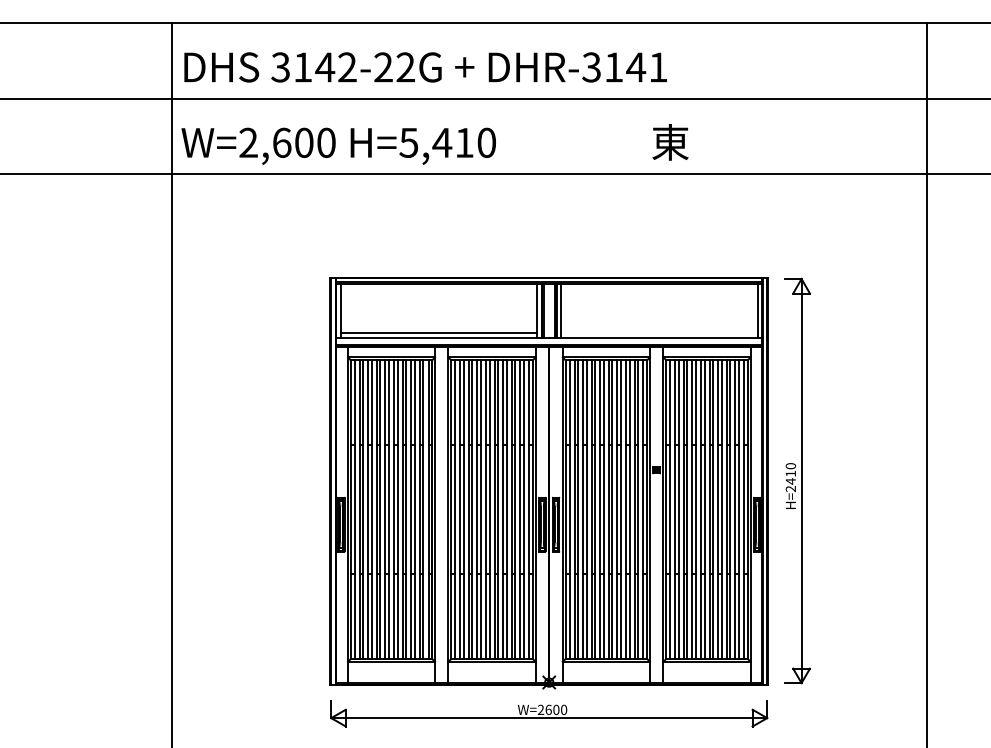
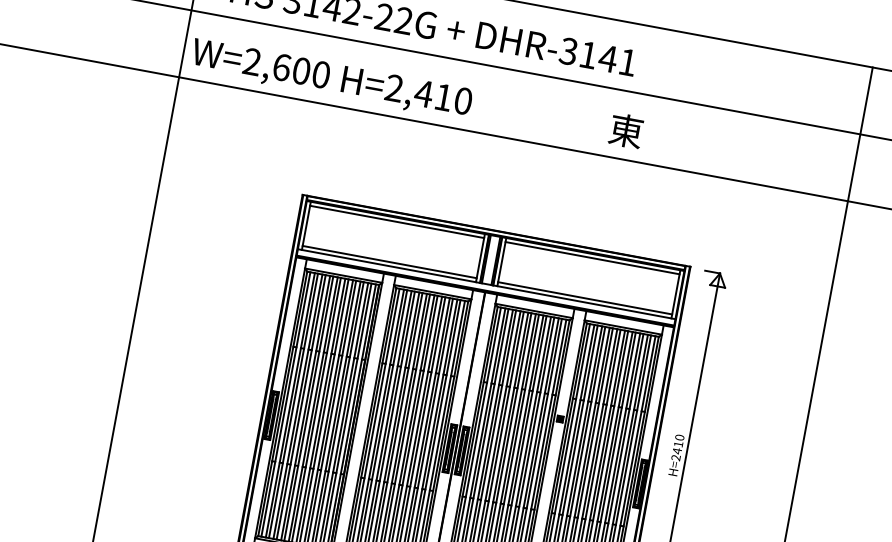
text: (408, 142) -> (394, 87), H=5,410 -> H=2,410
line: (438, 288) -> (396, 222), added
line: (659, 288) -> (592, 258), added
line: (659, 333) -> (585, 298), added

